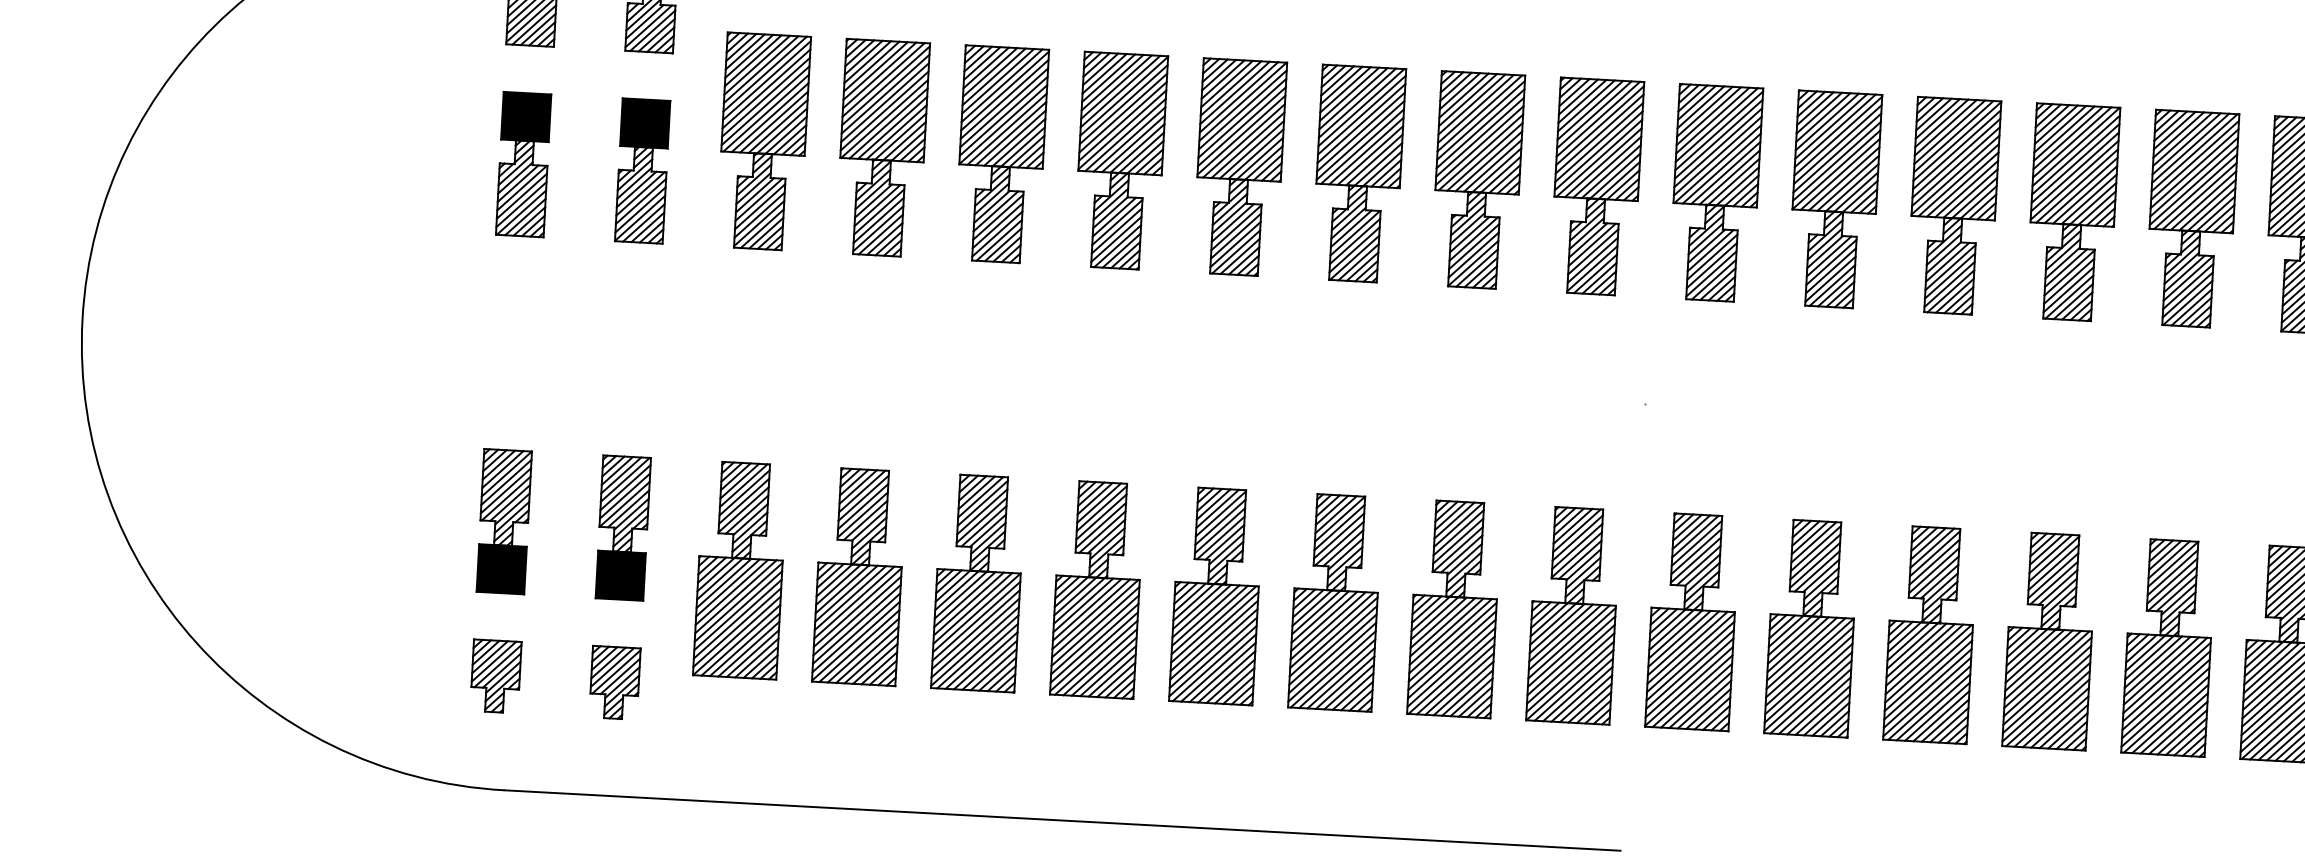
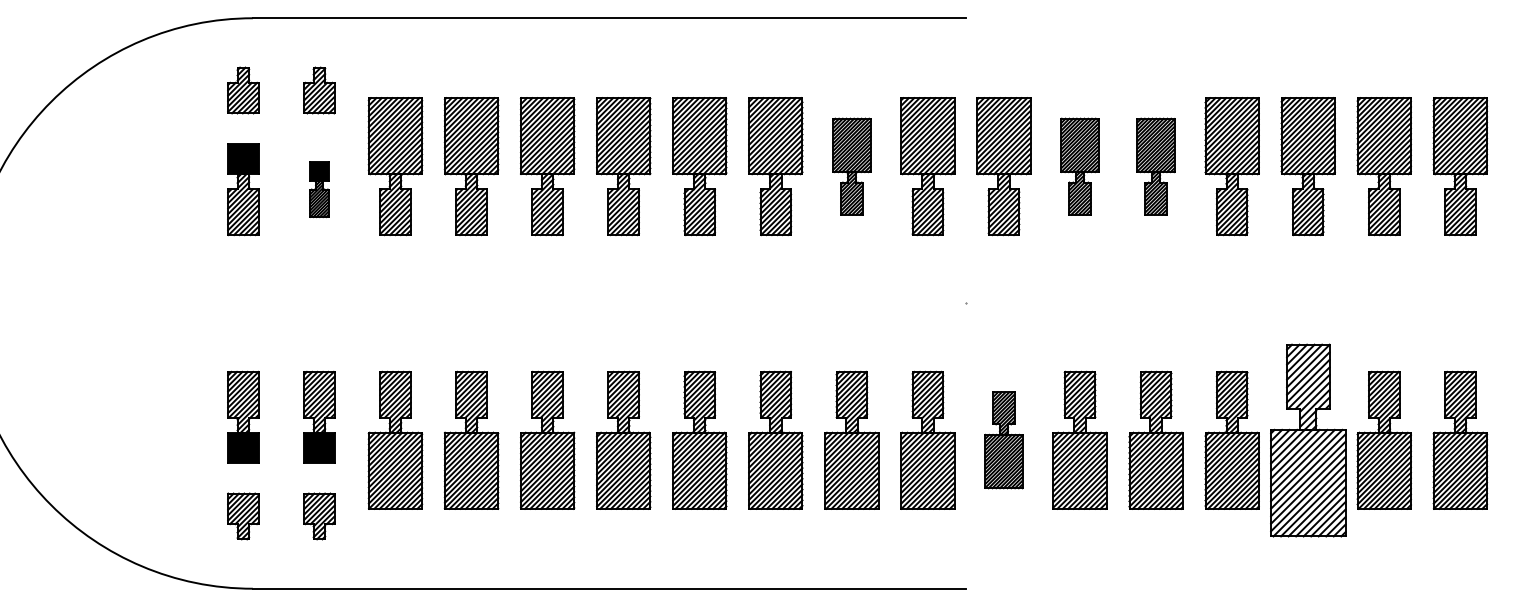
part: (642, 171) -> (319, 189), size x0.6
part: (1477, 180) -> (851, 166), size x0.7
part: (1833, 199) -> (1079, 166), size x0.7
part: (1952, 206) -> (1155, 166), size x0.7
part: (1691, 620) -> (1003, 439), size x0.7
part: (2167, 646) -> (1307, 439), size x1.4

